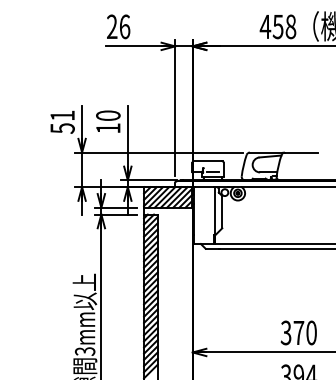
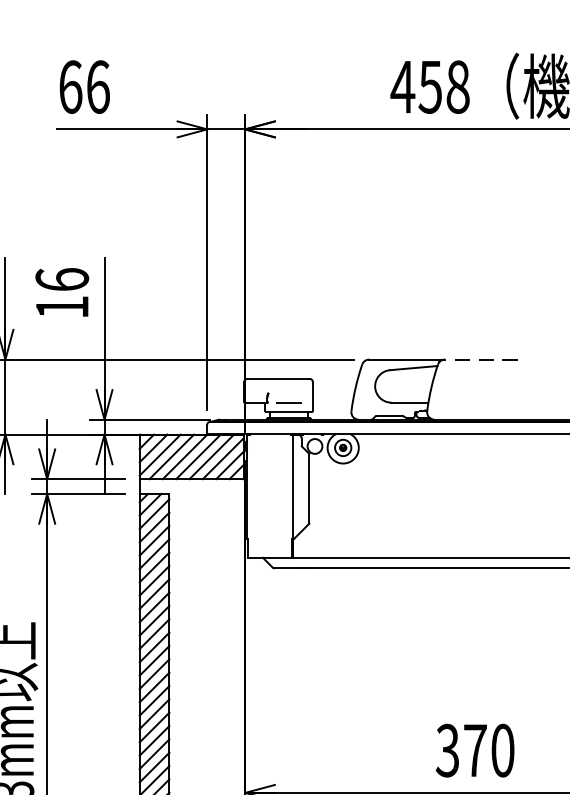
text: (112, 26) -> (71, 86), 26 -> 66
text: (108, 115) -> (62, 279), 10 -> 16
line: (301, 152) -> (481, 359), solid -> dashed

